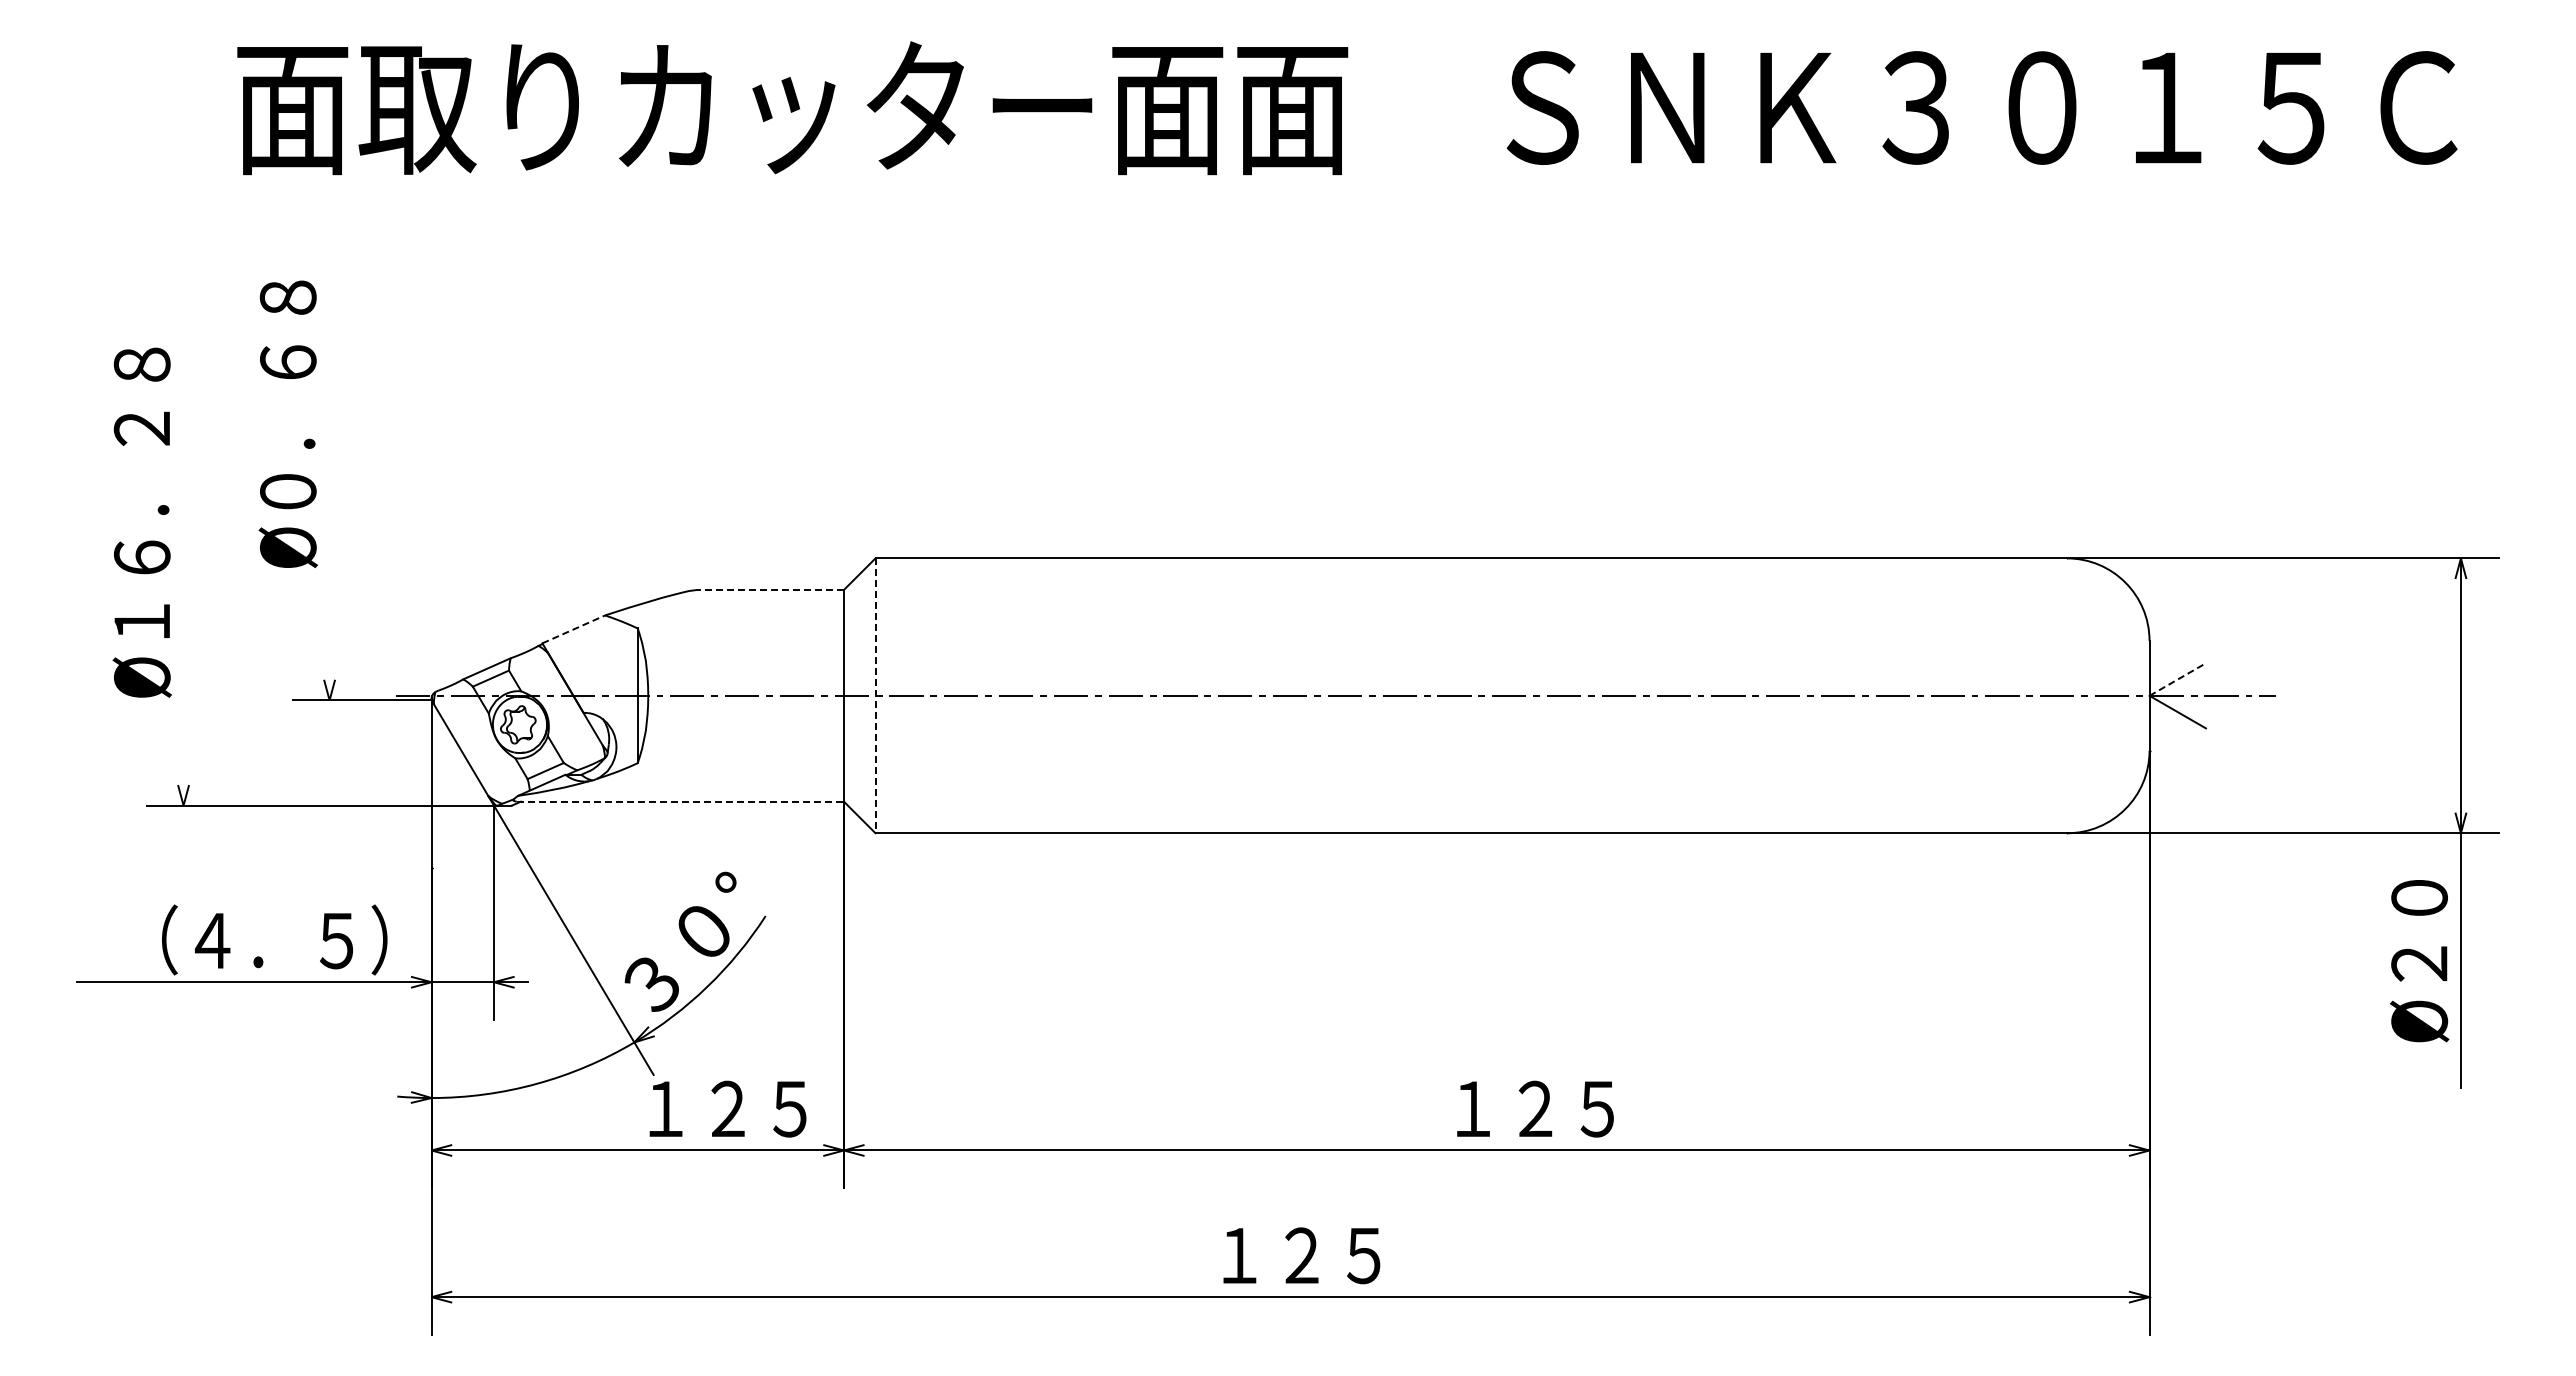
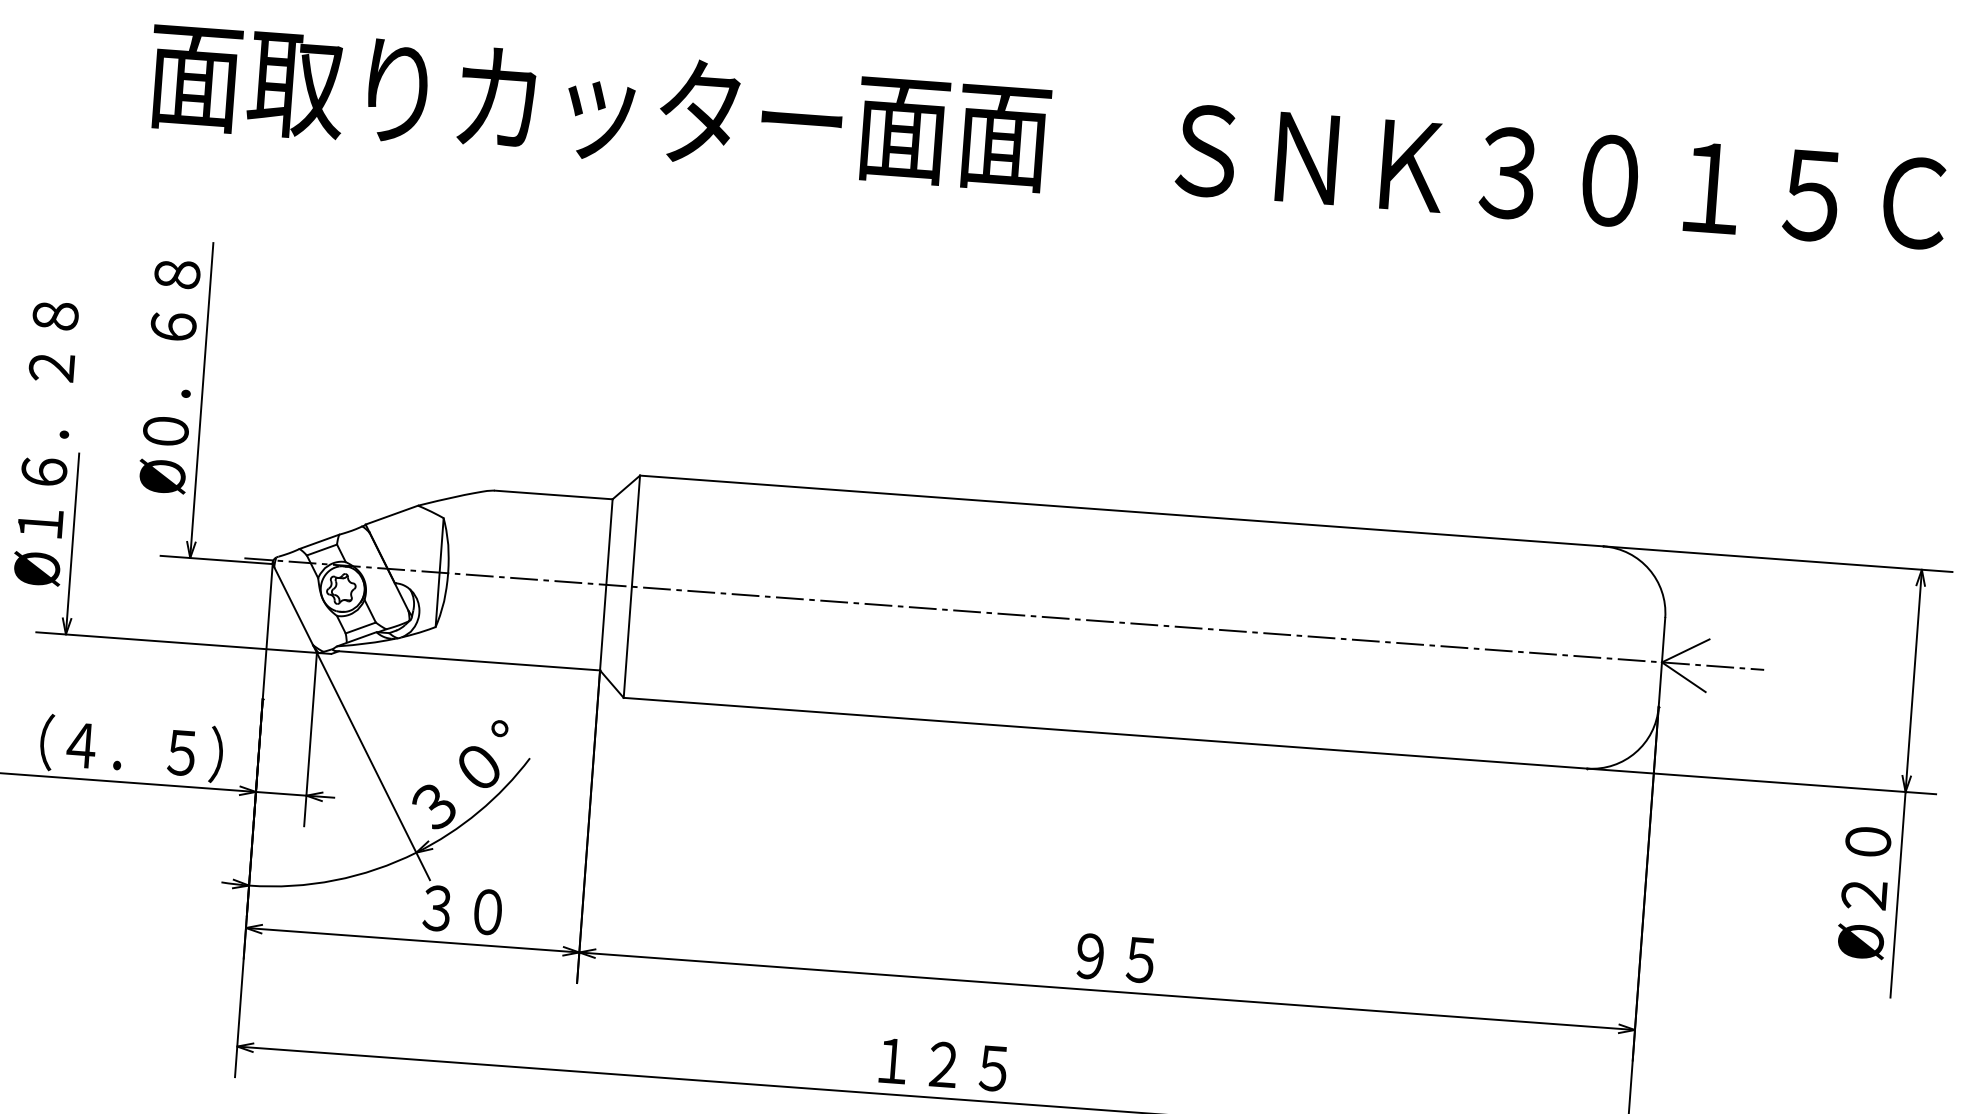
text: (287, 424) -> (169, 376), moved
line: (329, 505) -> (201, 400), added
text: (141, 522) -> (45, 443), moved
line: (771, 590) -> (554, 495), dashed -> solid
line: (574, 629) -> (392, 515), dashed -> solid
line: (2177, 679) -> (1685, 650), dashed -> solid
line: (183, 693) -> (72, 543), added
line: (875, 696) -> (631, 587), dashed -> solid
line: (680, 801) -> (467, 660), dashed -> solid
text: (727, 1108) -> (487, 911), １２５ -> ３０
text: (1534, 1108) -> (1140, 959), １２５ -> ９５

